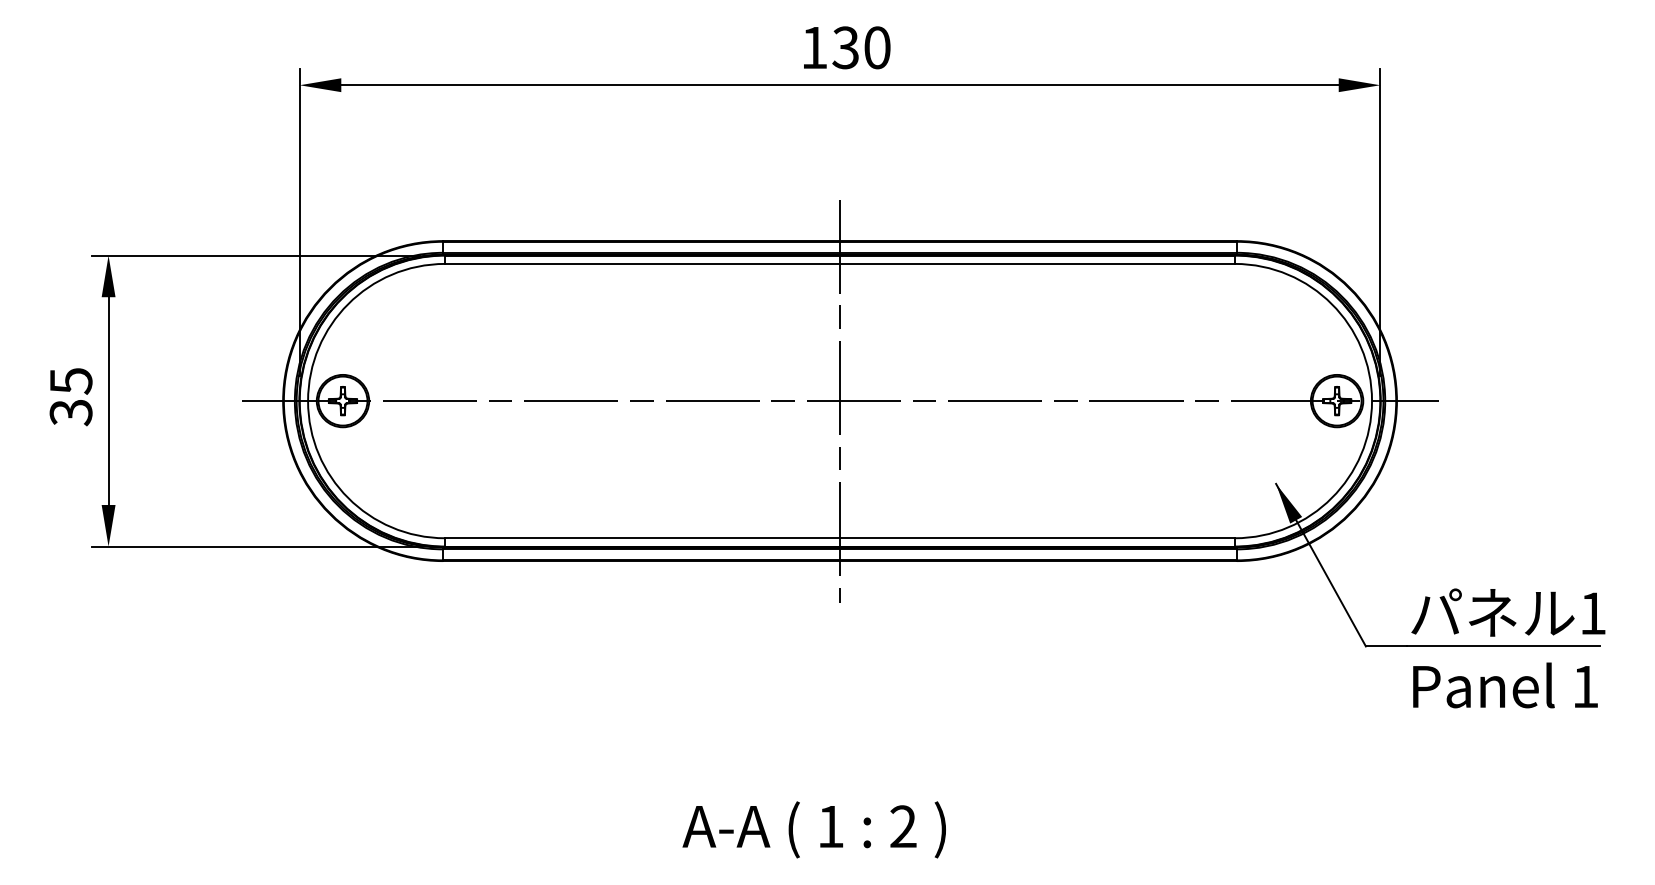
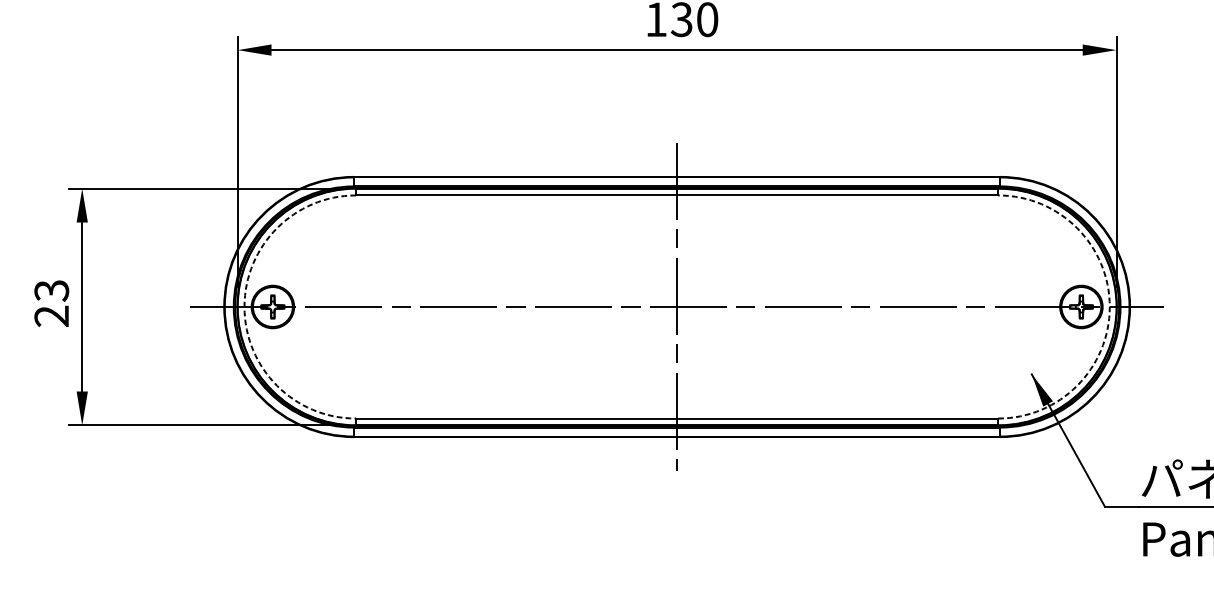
text: (70, 397) -> (51, 304), 35 -> 23
arc: (308, 401) -> (244, 307), solid -> dashed
arc: (1372, 401) -> (1110, 307), solid -> dashed

